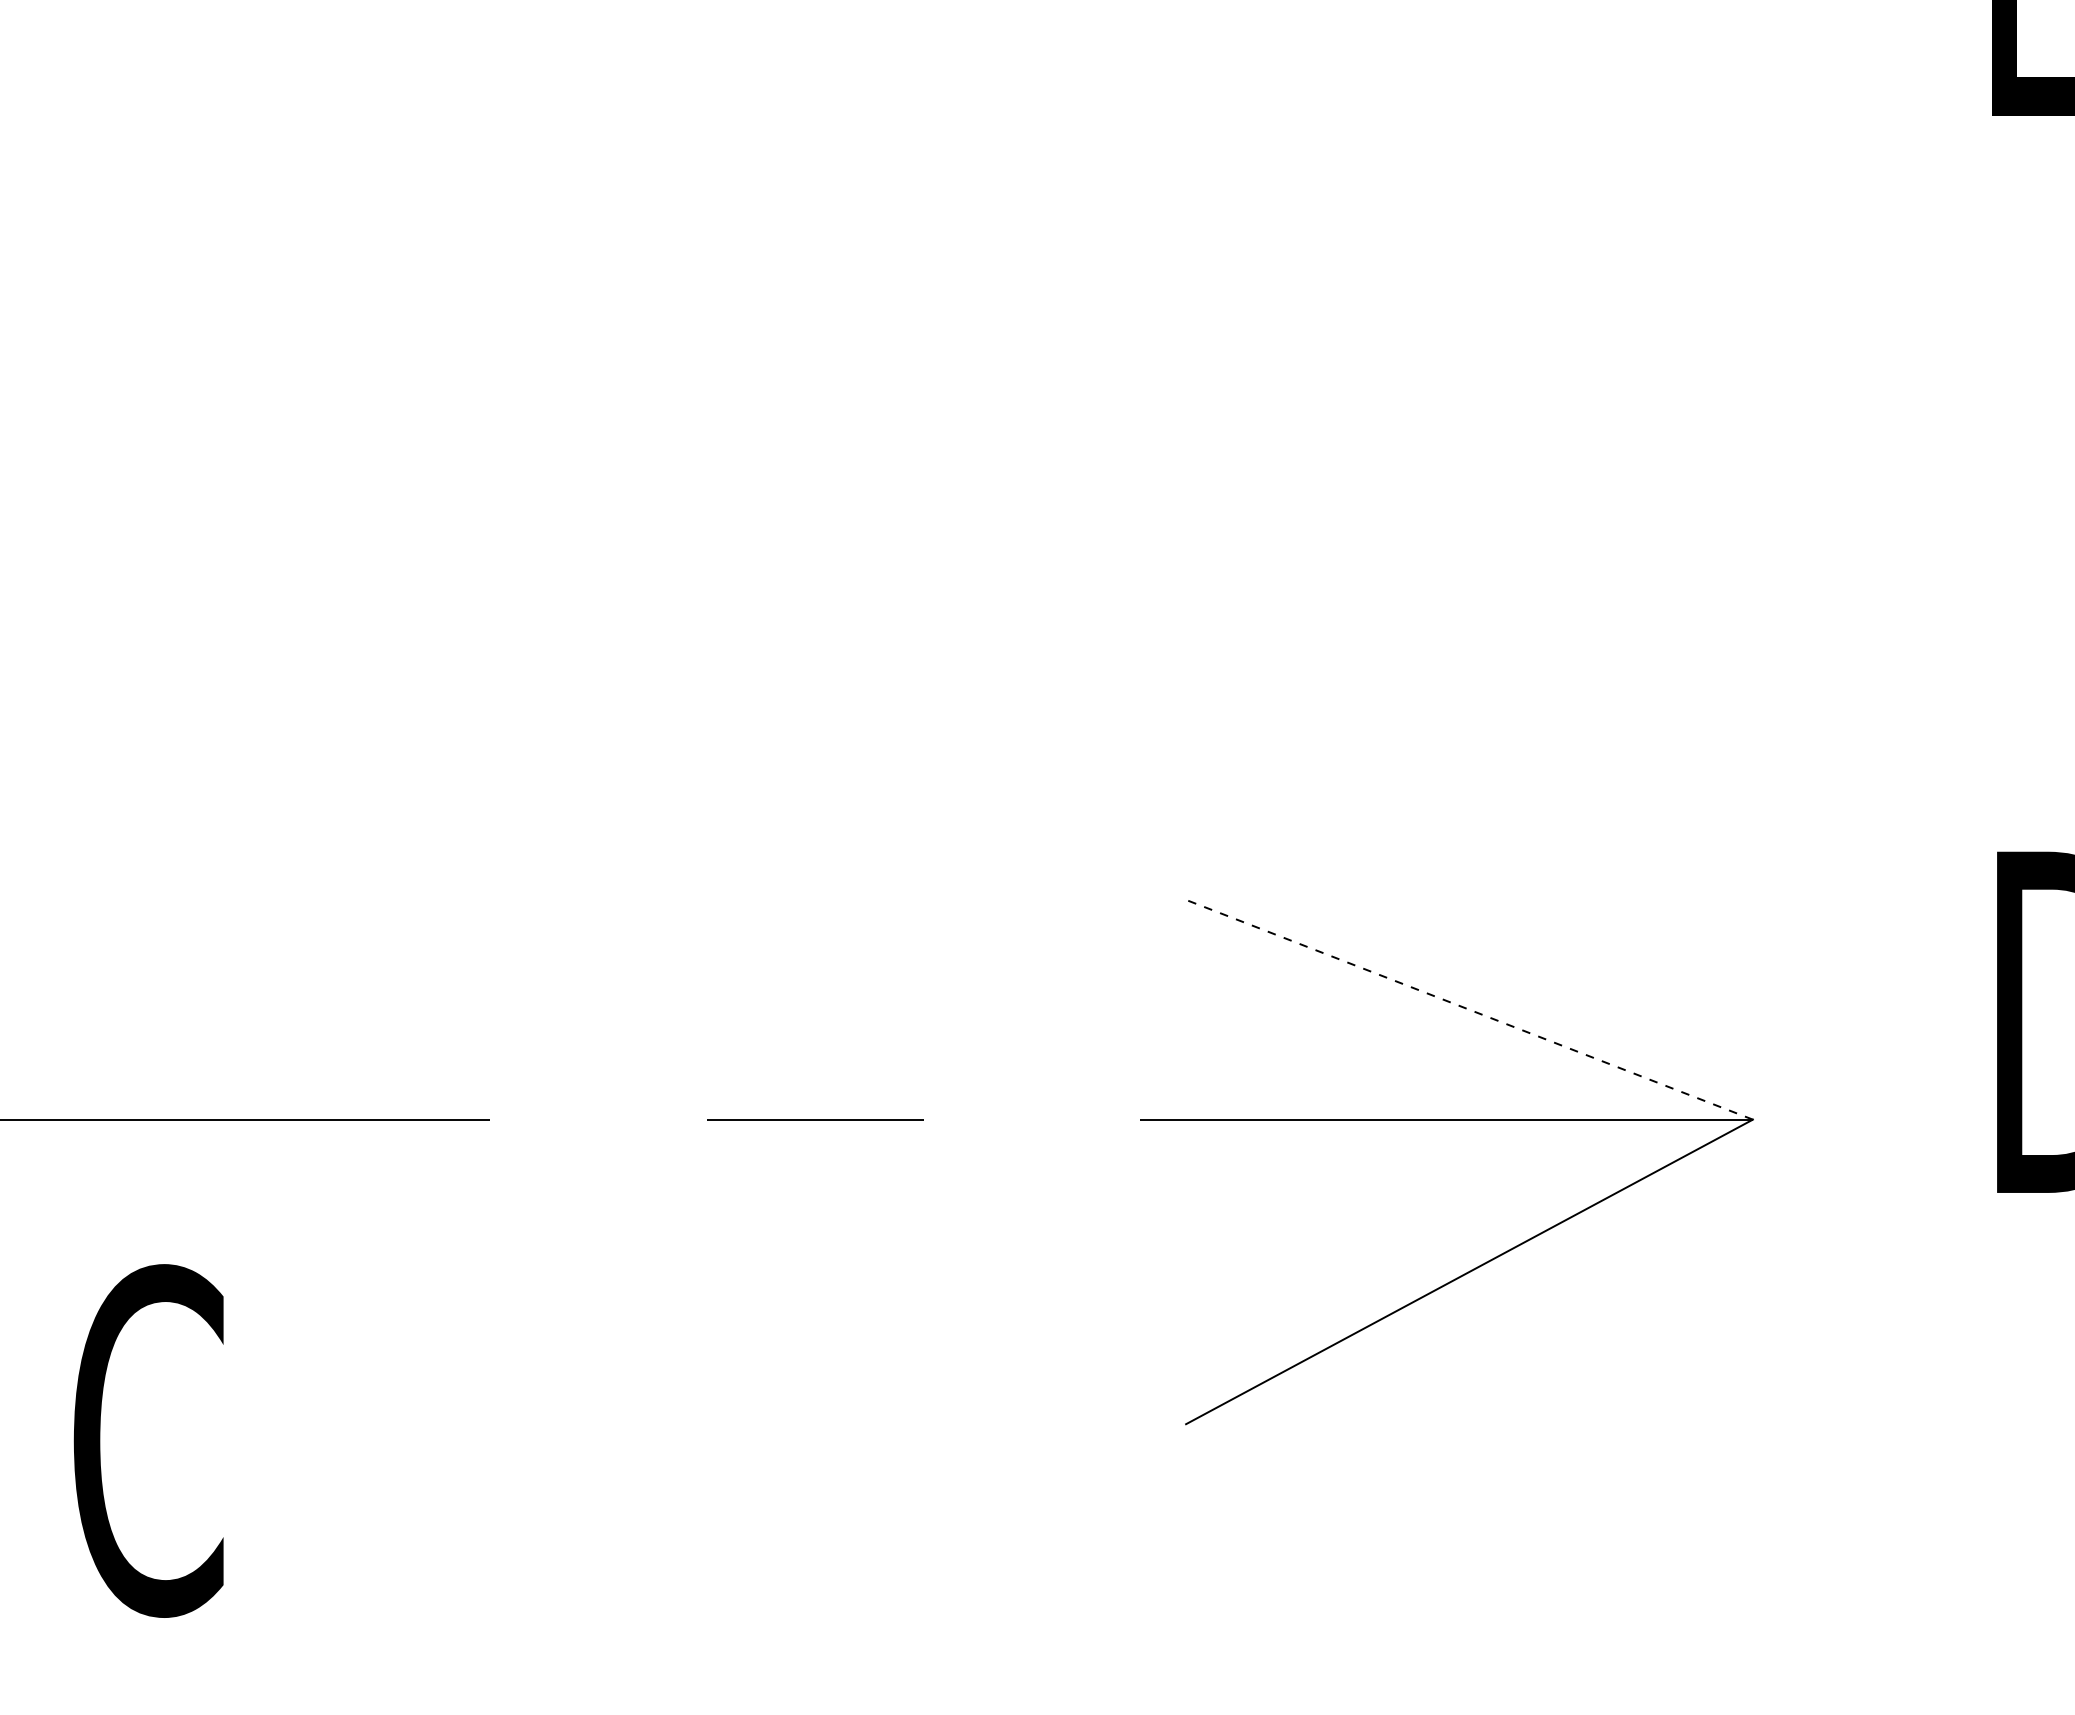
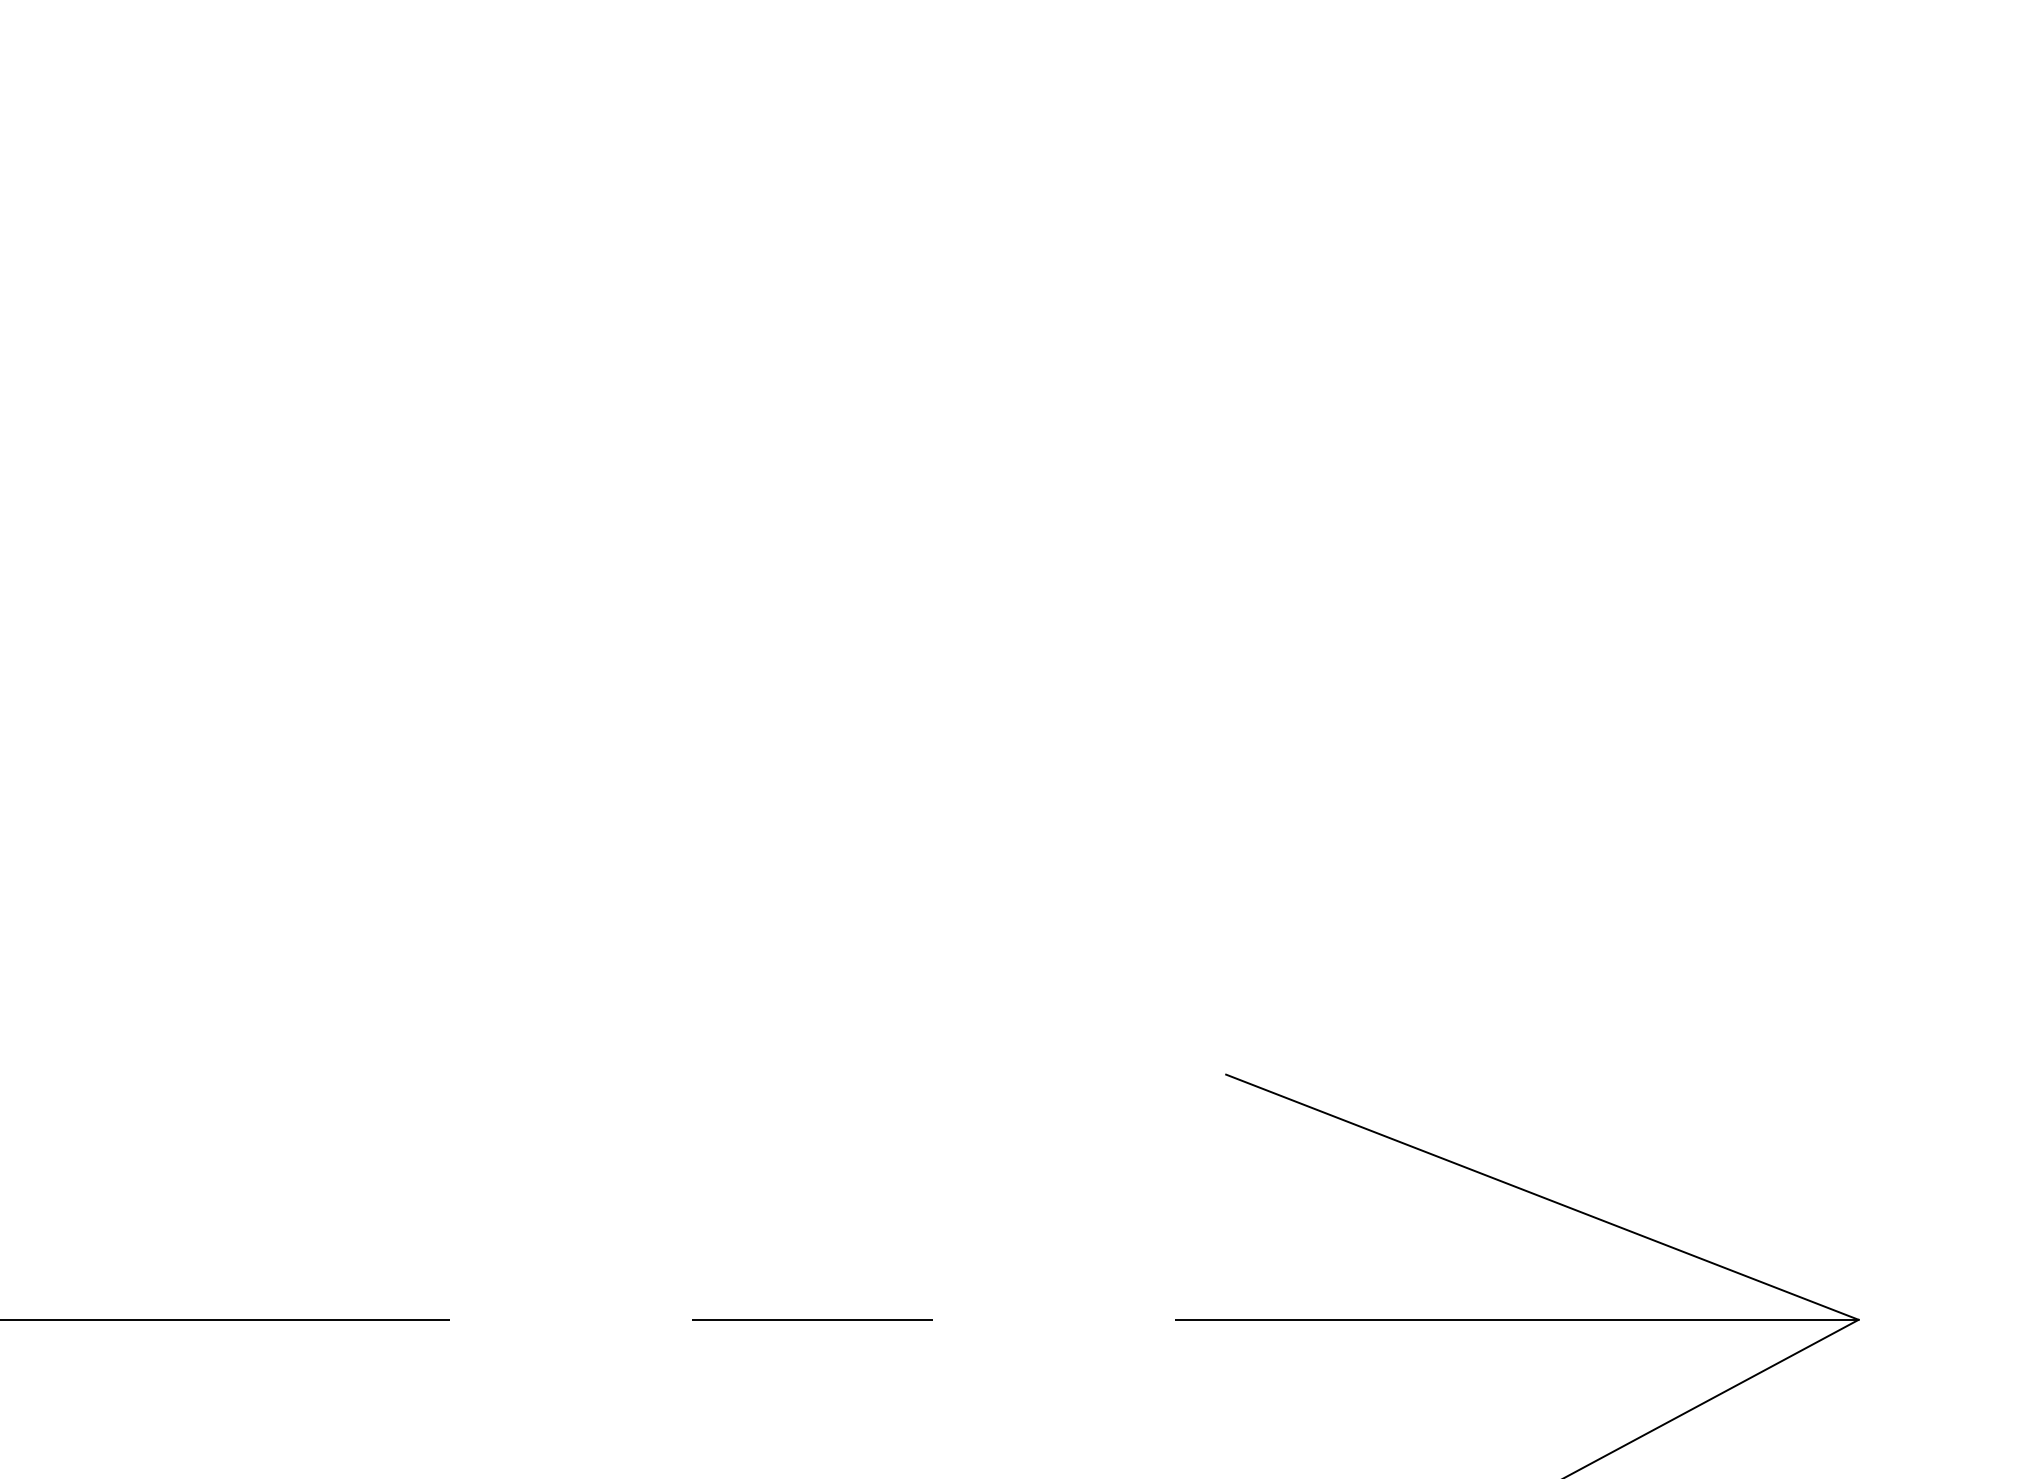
line: (1469, 1009) -> (1542, 1196), dashed -> solid

